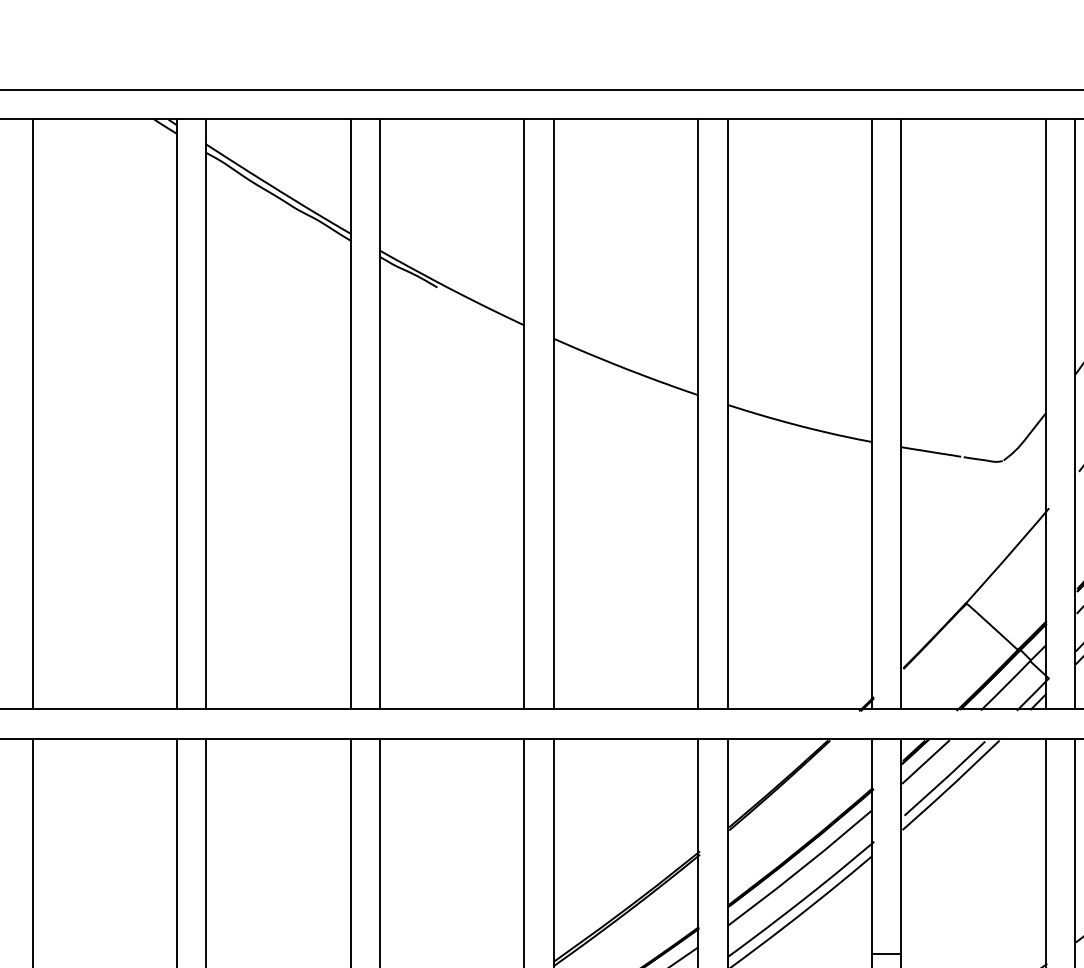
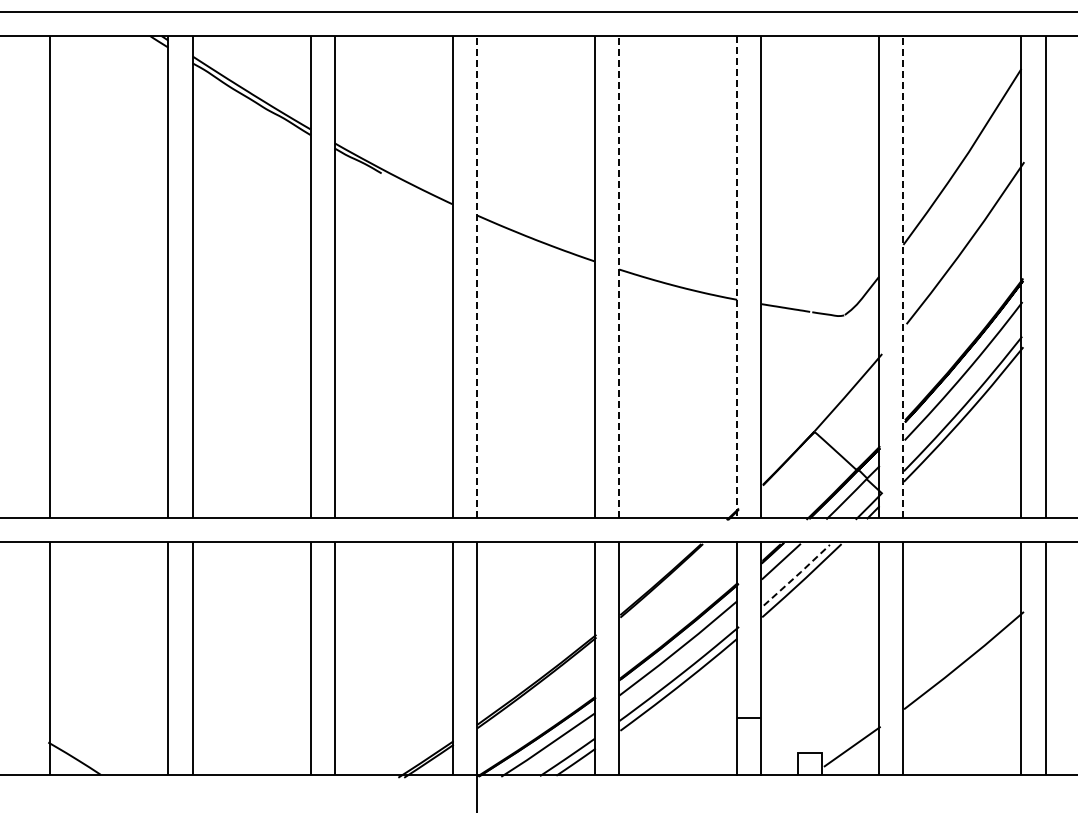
line: (553, 413) -> (476, 276), solid -> dashed
line: (728, 413) -> (619, 276), solid -> dashed
line: (1075, 413) -> (903, 276), solid -> dashed
line: (872, 414) -> (737, 277), solid -> dashed
line: (945, 778) -> (797, 575), solid -> dashed

